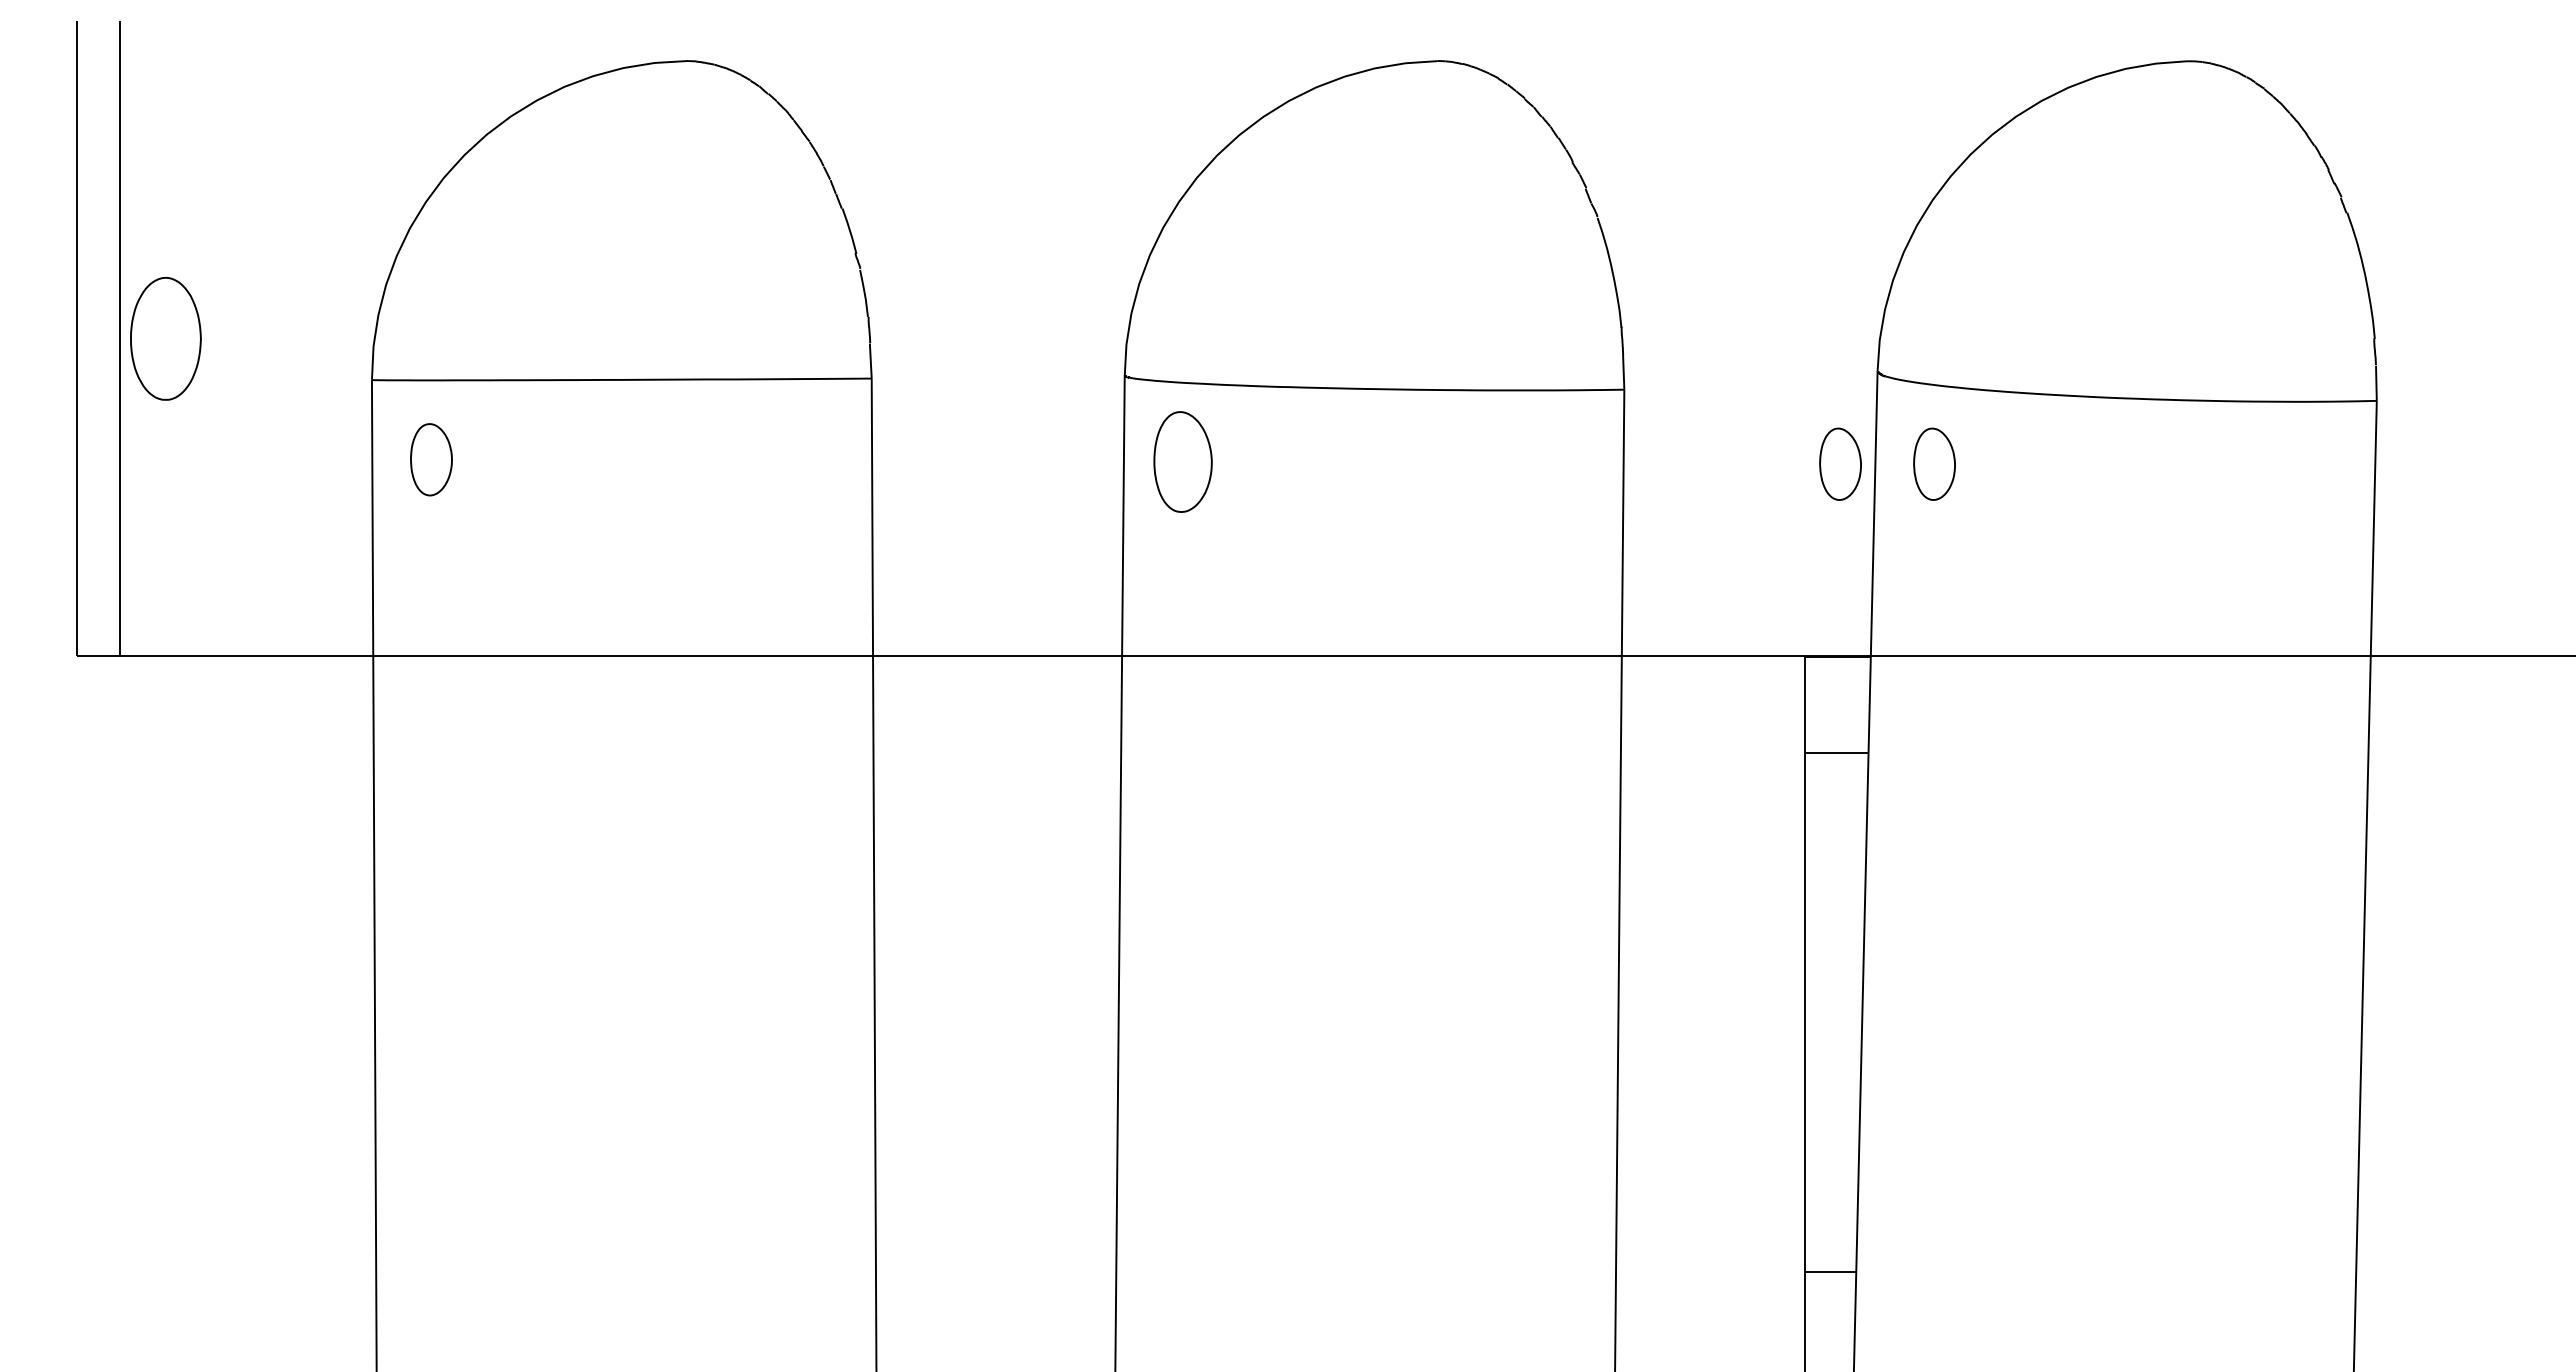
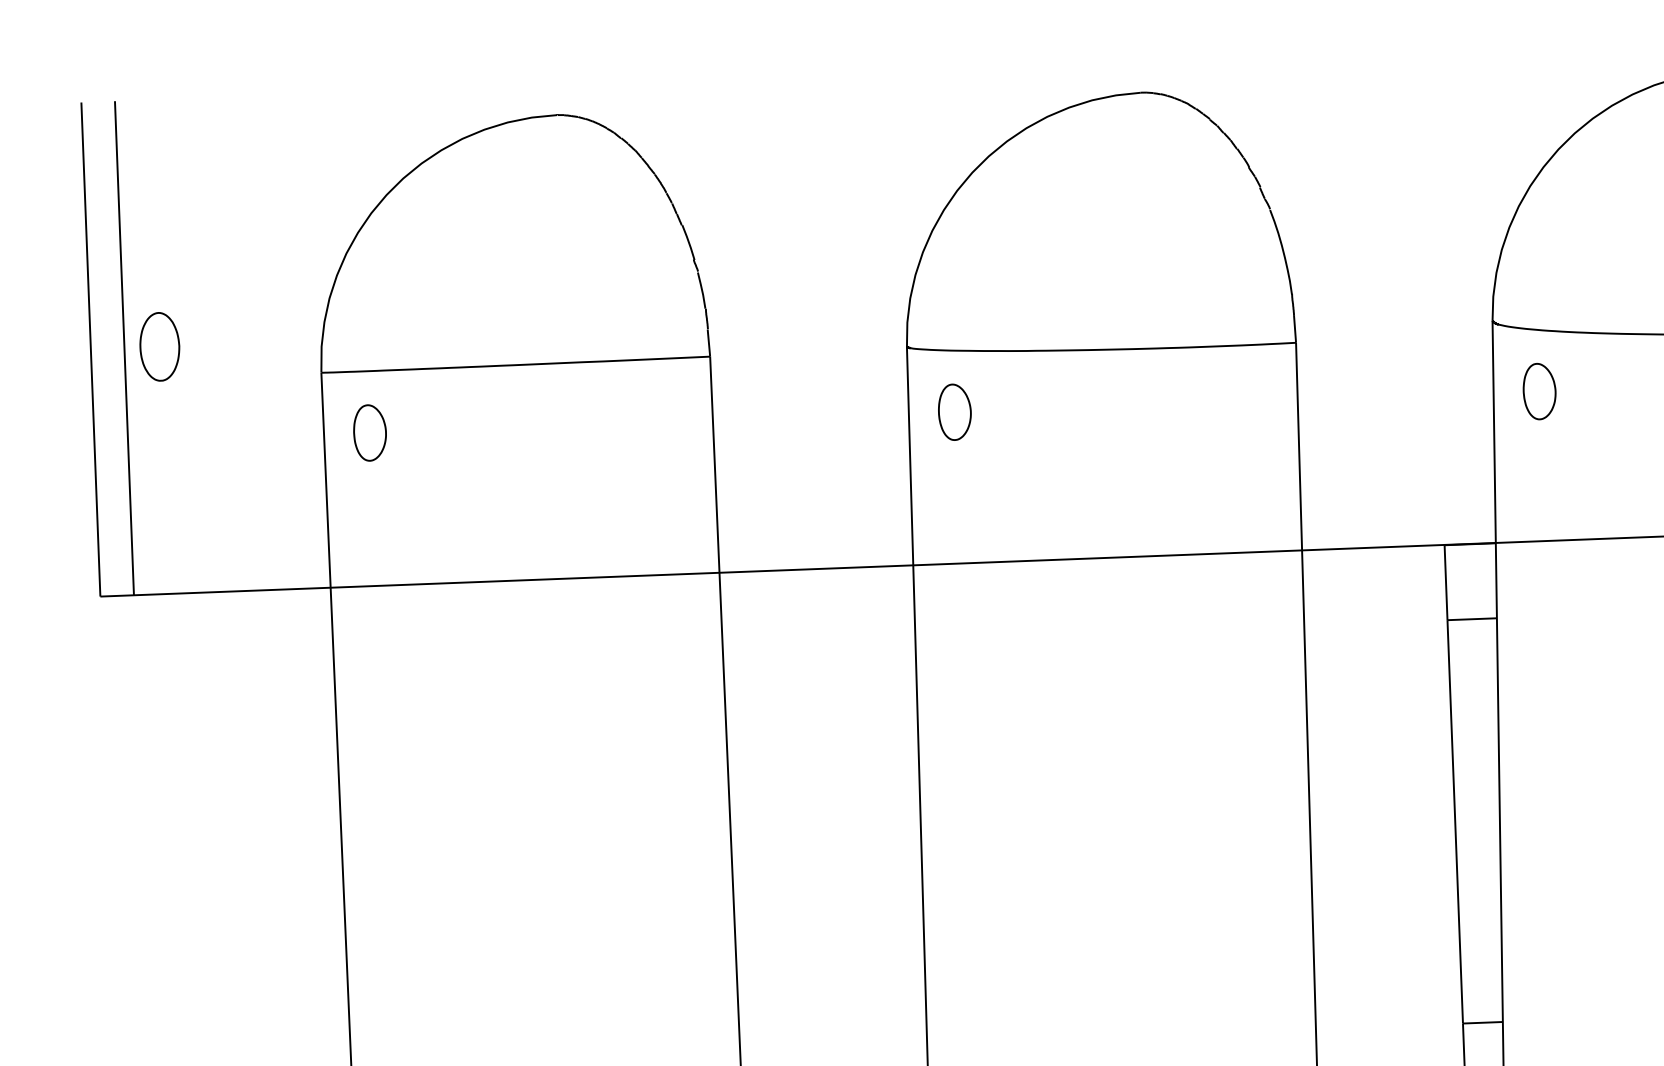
part: (165, 338) -> (159, 346), size x0.71
part: (1182, 461) -> (954, 411), size x0.71
part: (1840, 463) -> (1466, 393), removed

